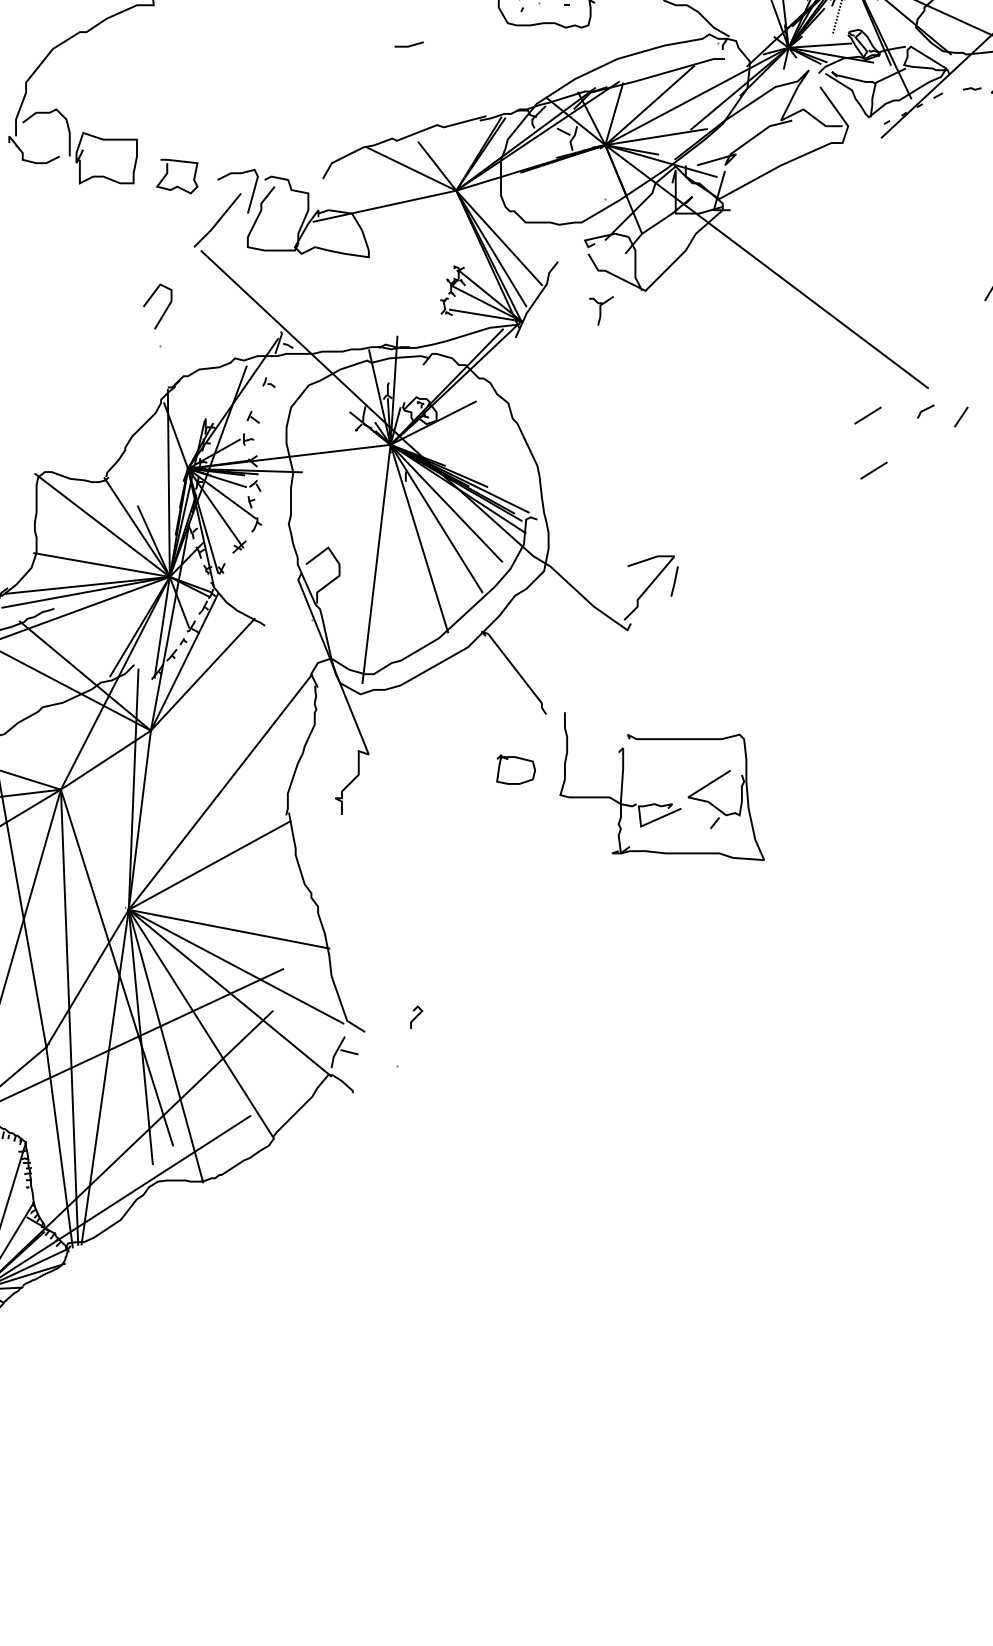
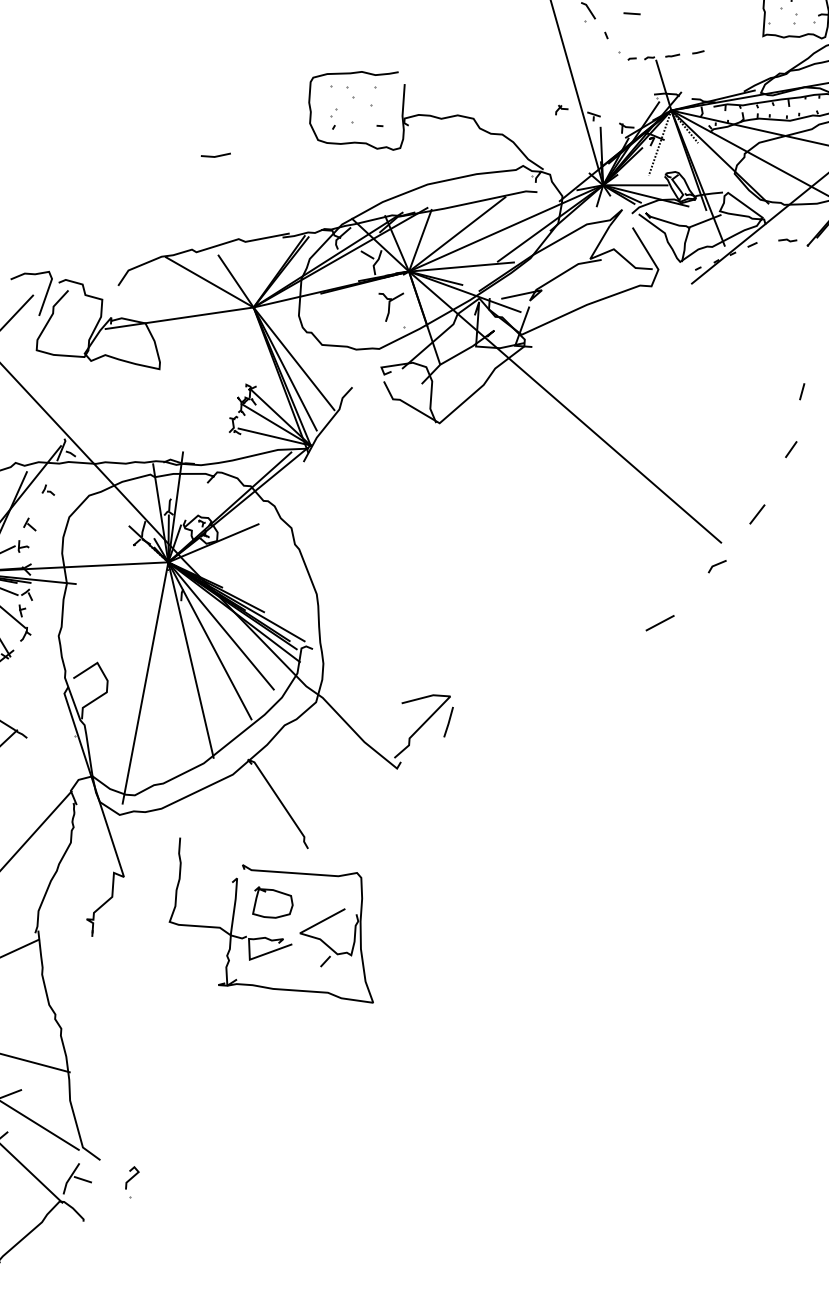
part: (601, 310) -> (390, 306), moved
line: (867, 415) -> (657, 566), removed
line: (961, 416) -> (757, 513), moved
part: (656, 803) -> (267, 937), moved
line: (416, 1016) -> (132, 1177), moved

